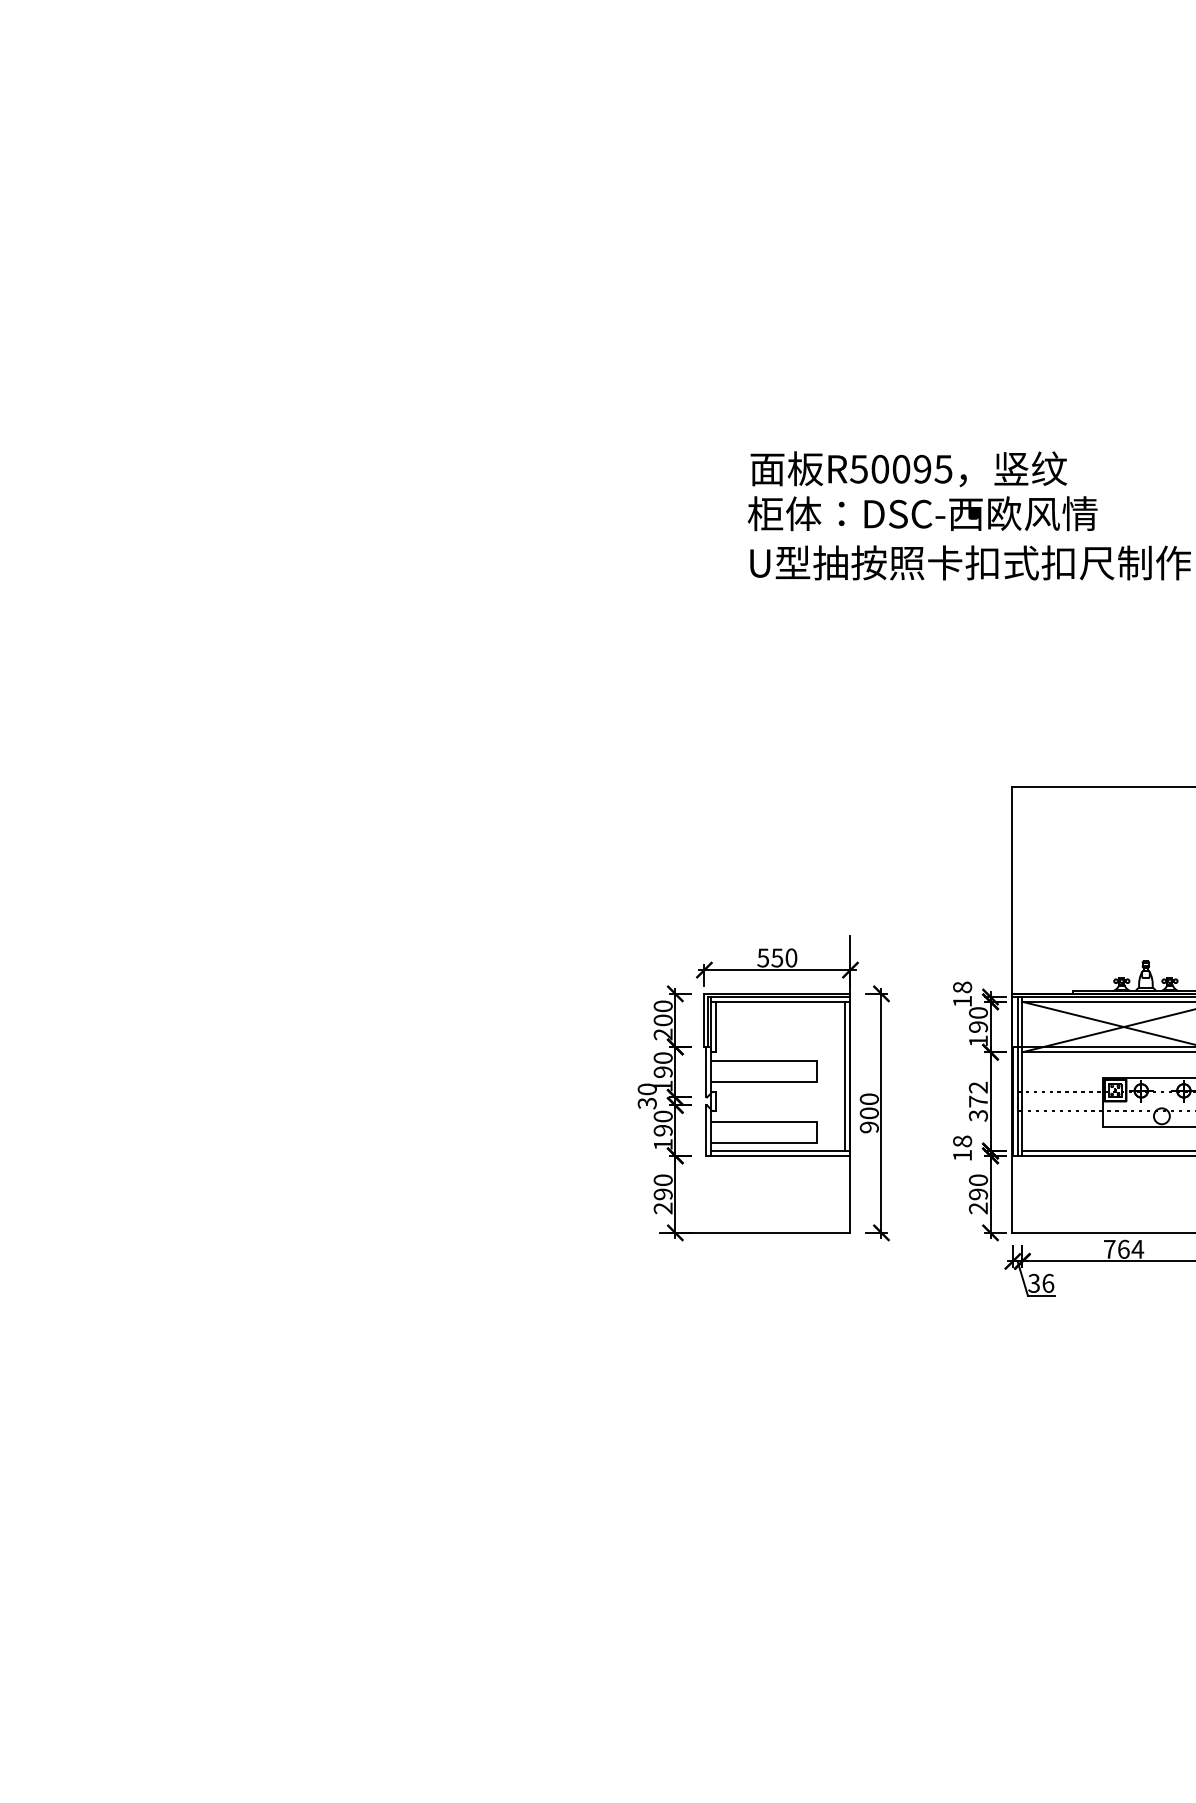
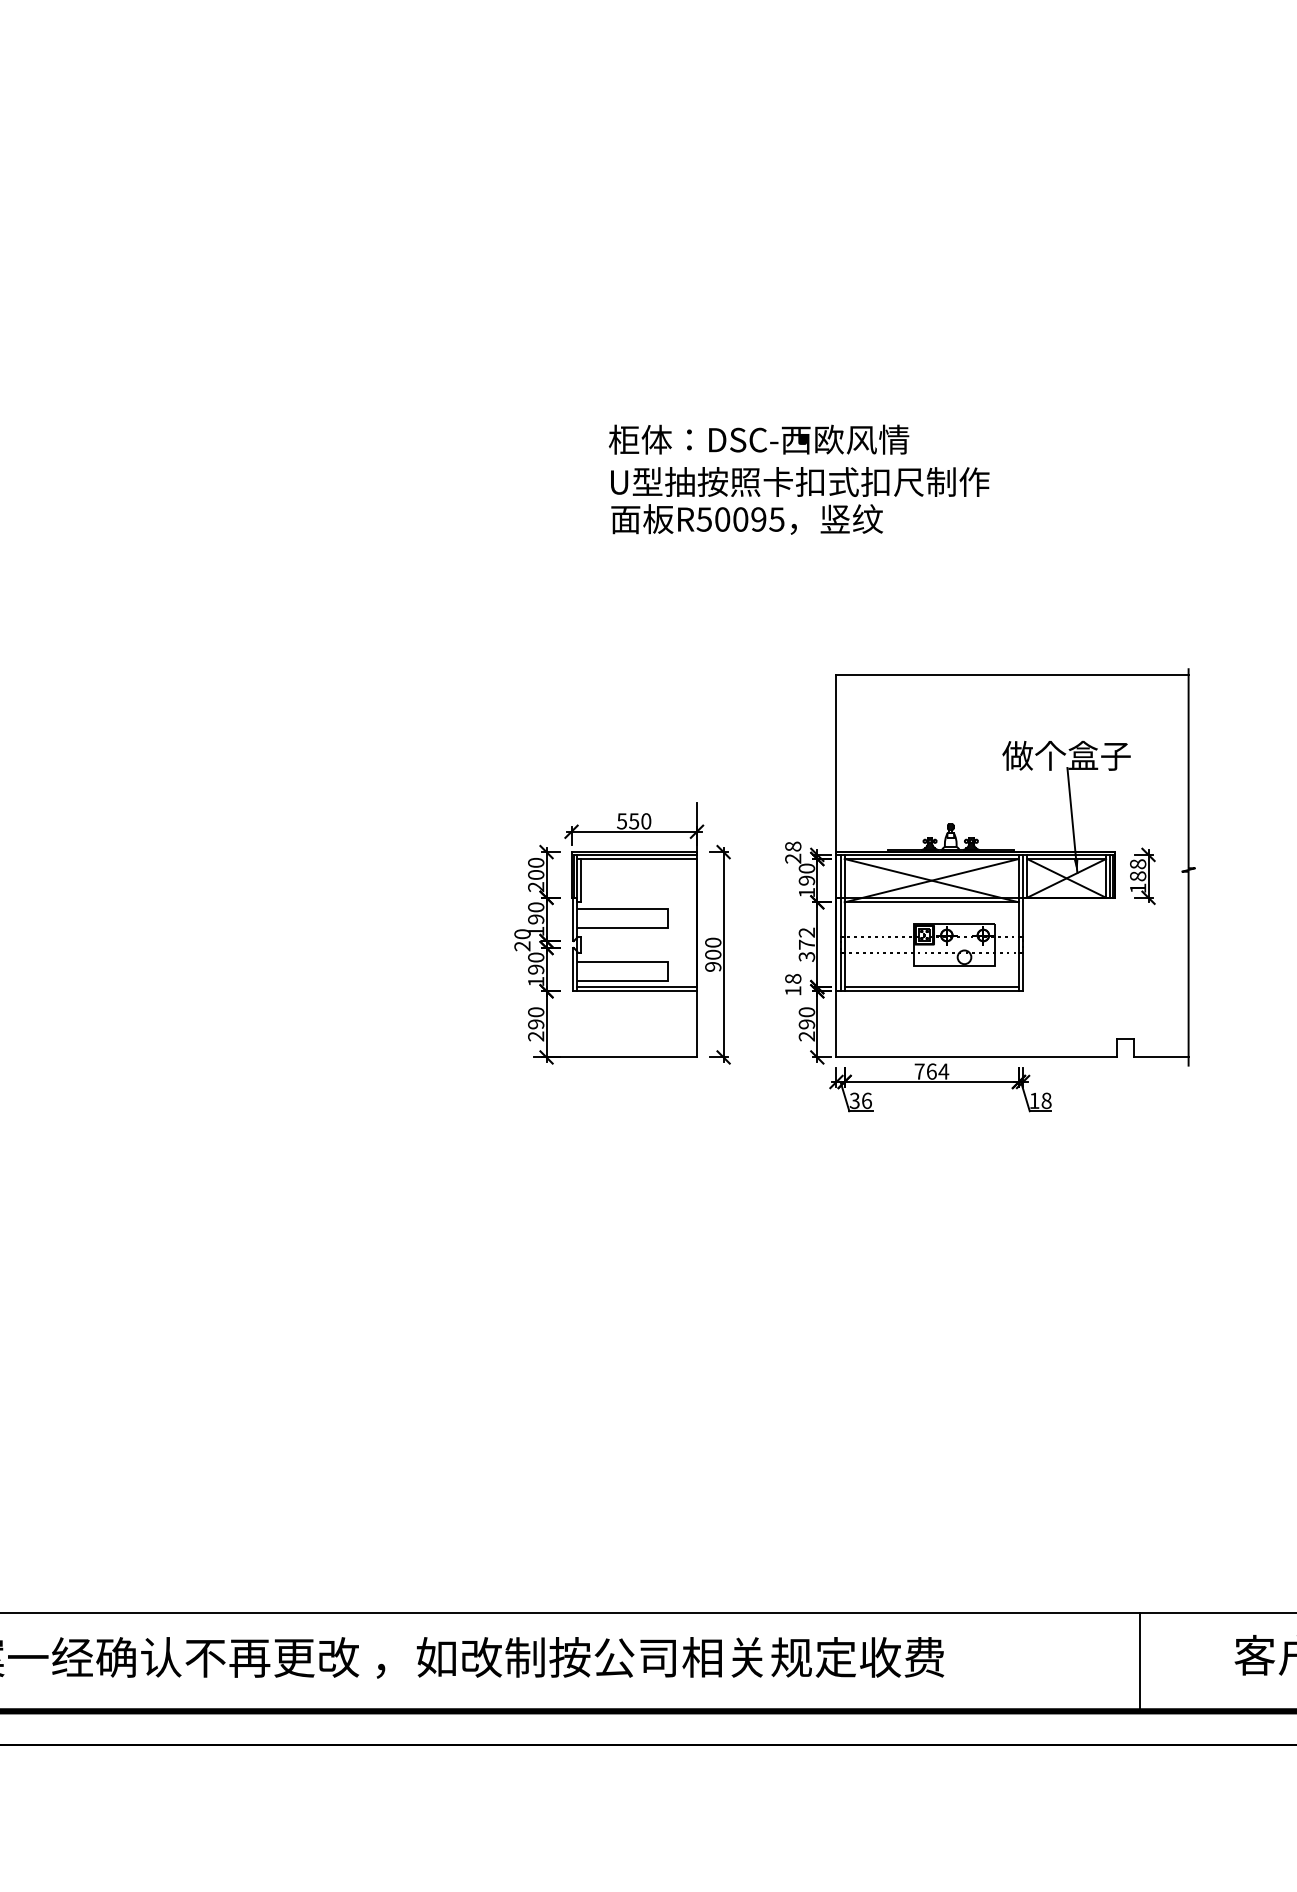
text: (908, 469) -> (746, 519), moved
text: (962, 1001) -> (793, 858), 18 -> 28
line: (845, 1075) -> (692, 922), removed
text: (647, 1103) -> (522, 946), 30 -> 20

